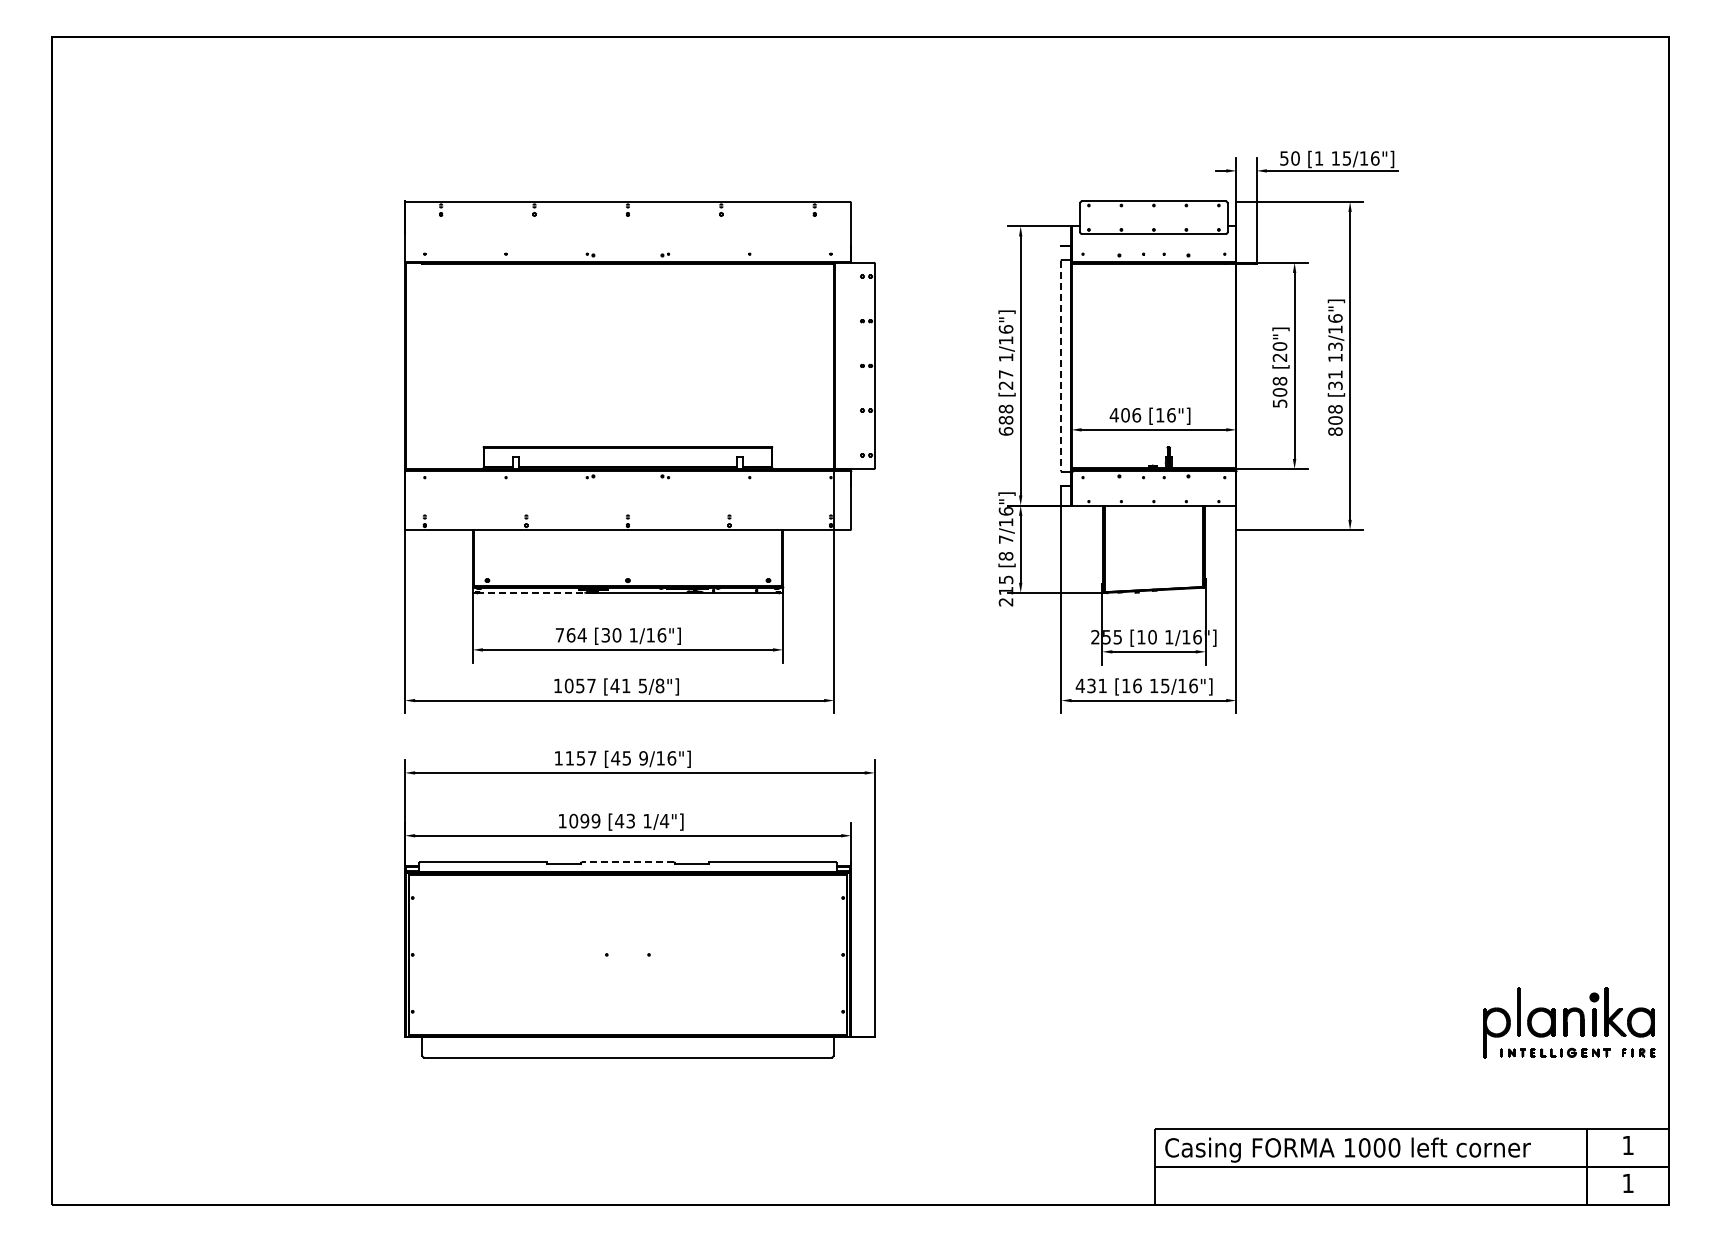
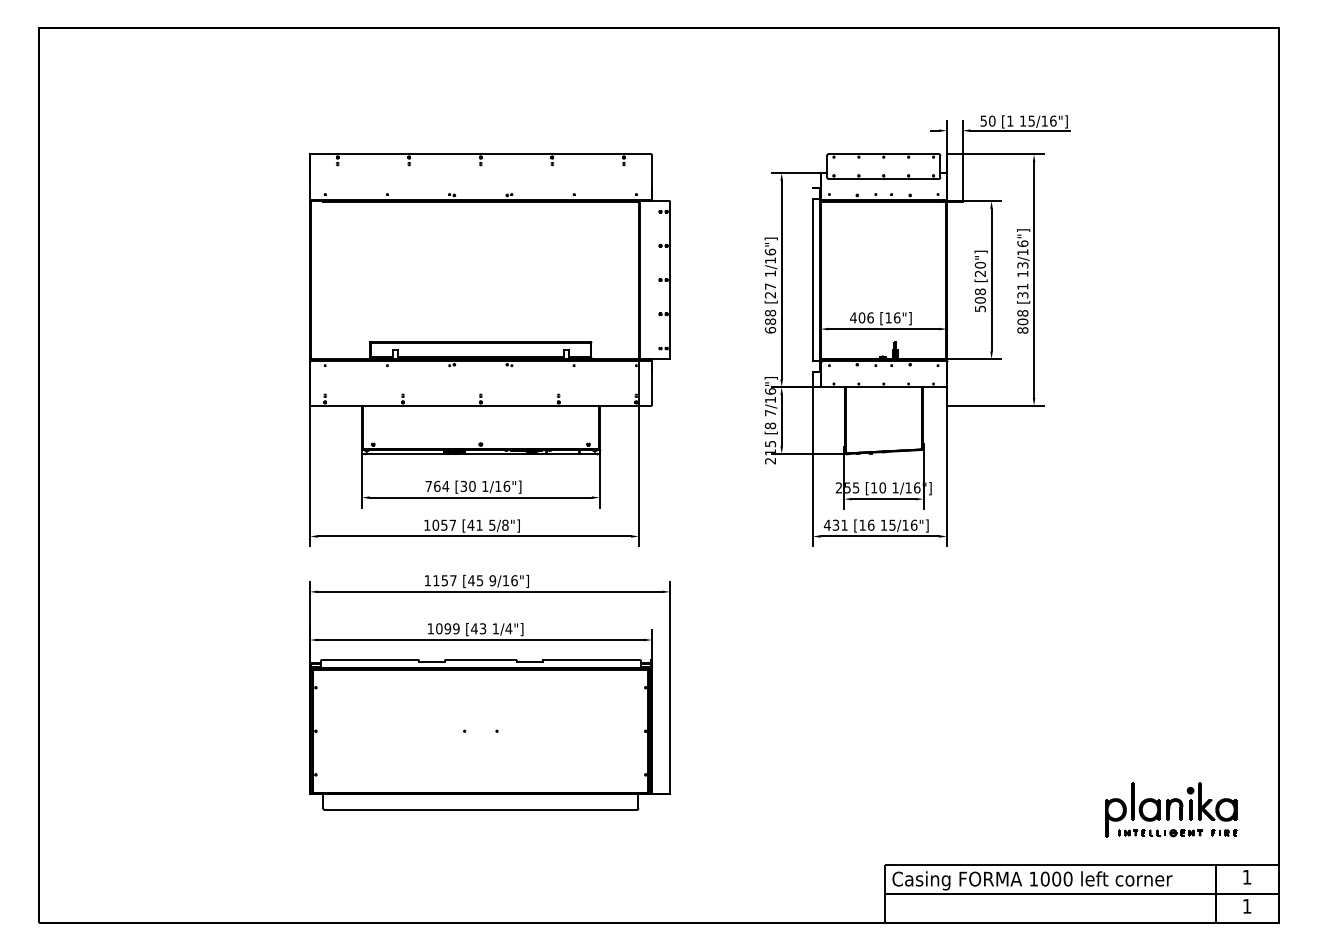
line: (1061, 366) -> (812, 280), dashed -> solid
line: (531, 592) -> (406, 453), dashed -> solid
line: (627, 862) -> (480, 660), dashed -> solid
part: (1569, 1022) -> (1171, 809), moved

